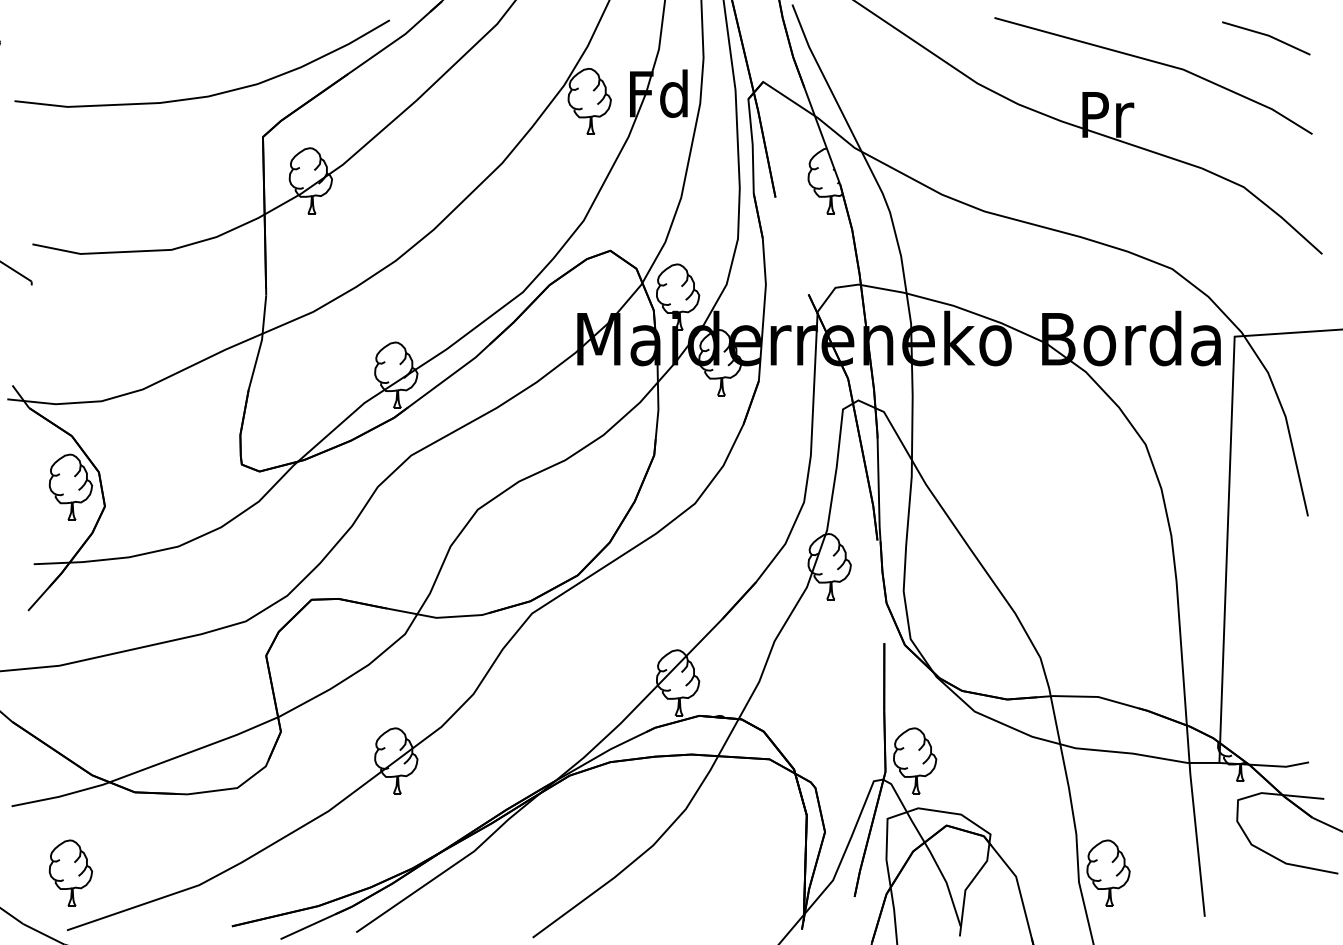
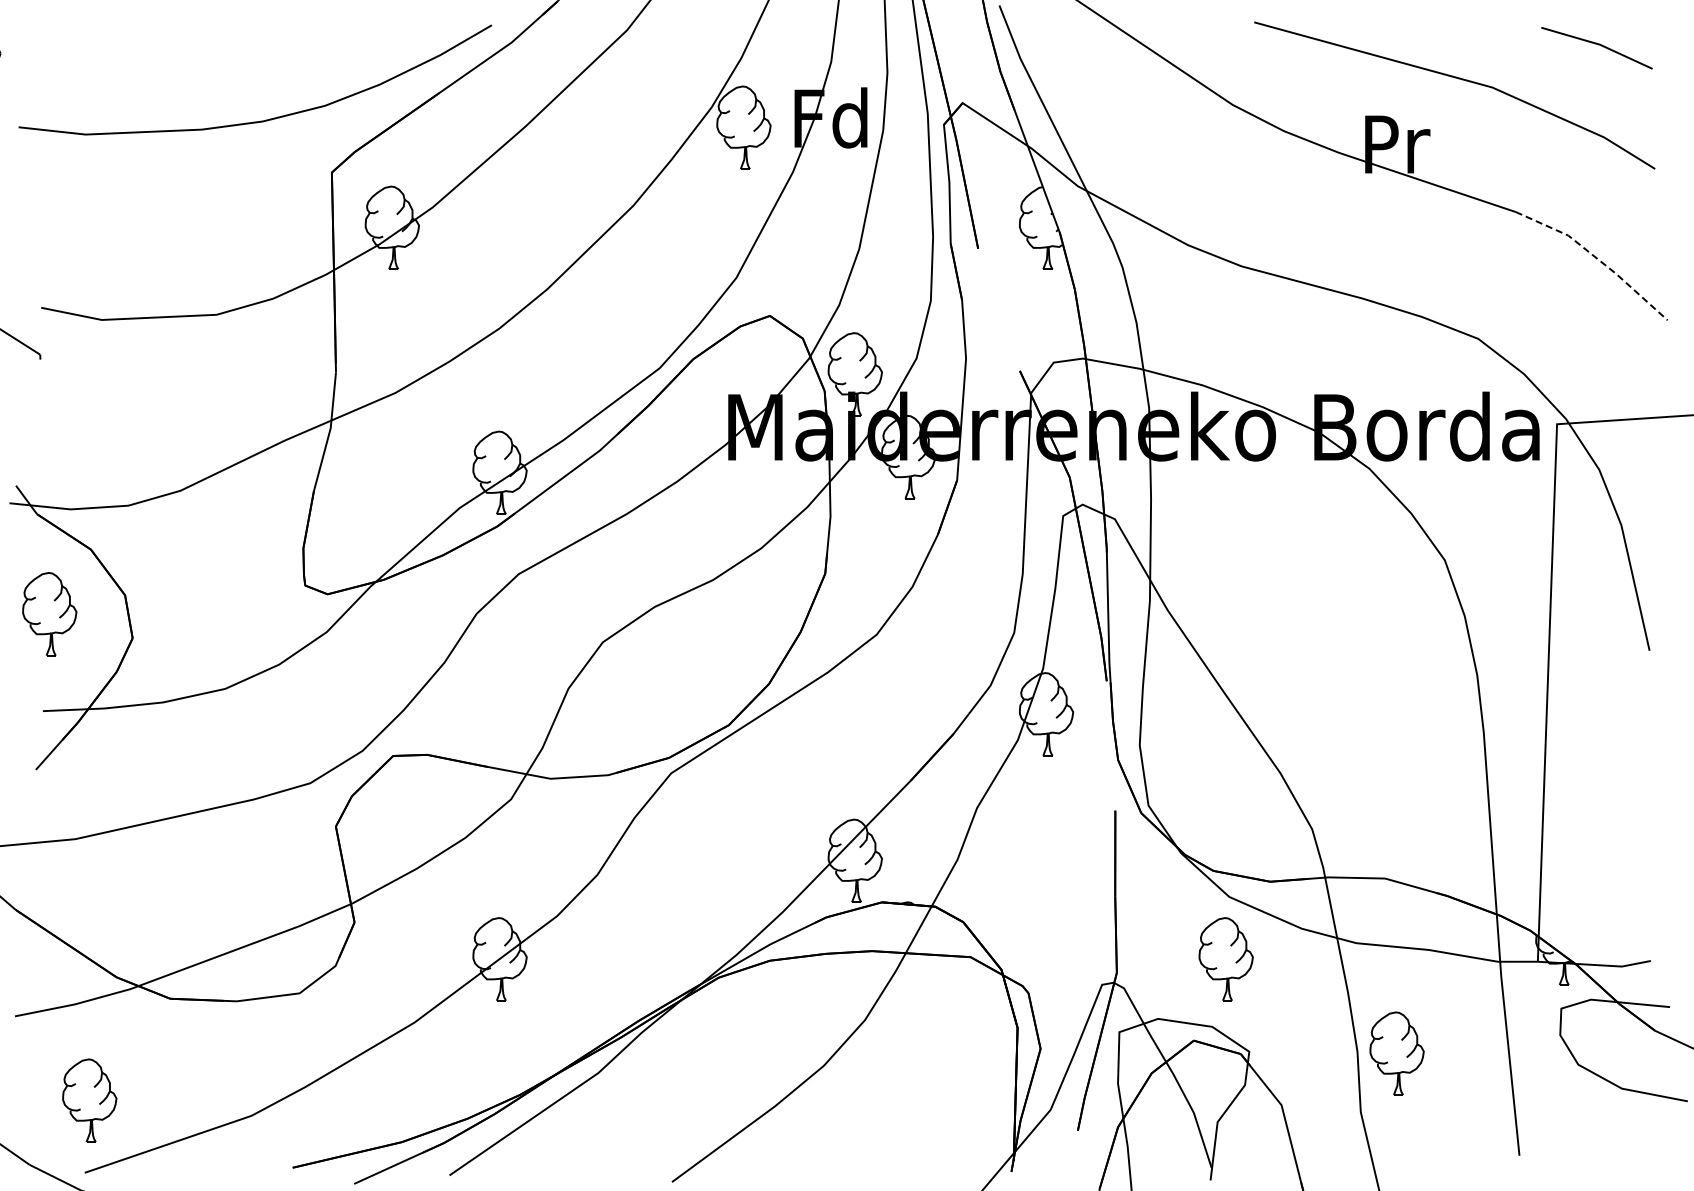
line: (1265, 205) -> (1596, 258), solid -> dashed
part: (70, 487) -> (49, 614), moved
part: (914, 761) -> (1225, 959), moved
part: (1108, 873) -> (1396, 1053), moved

